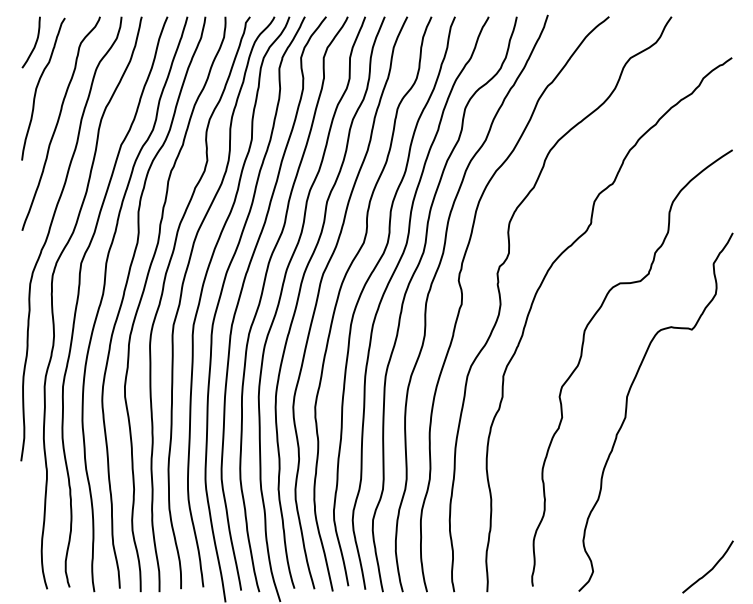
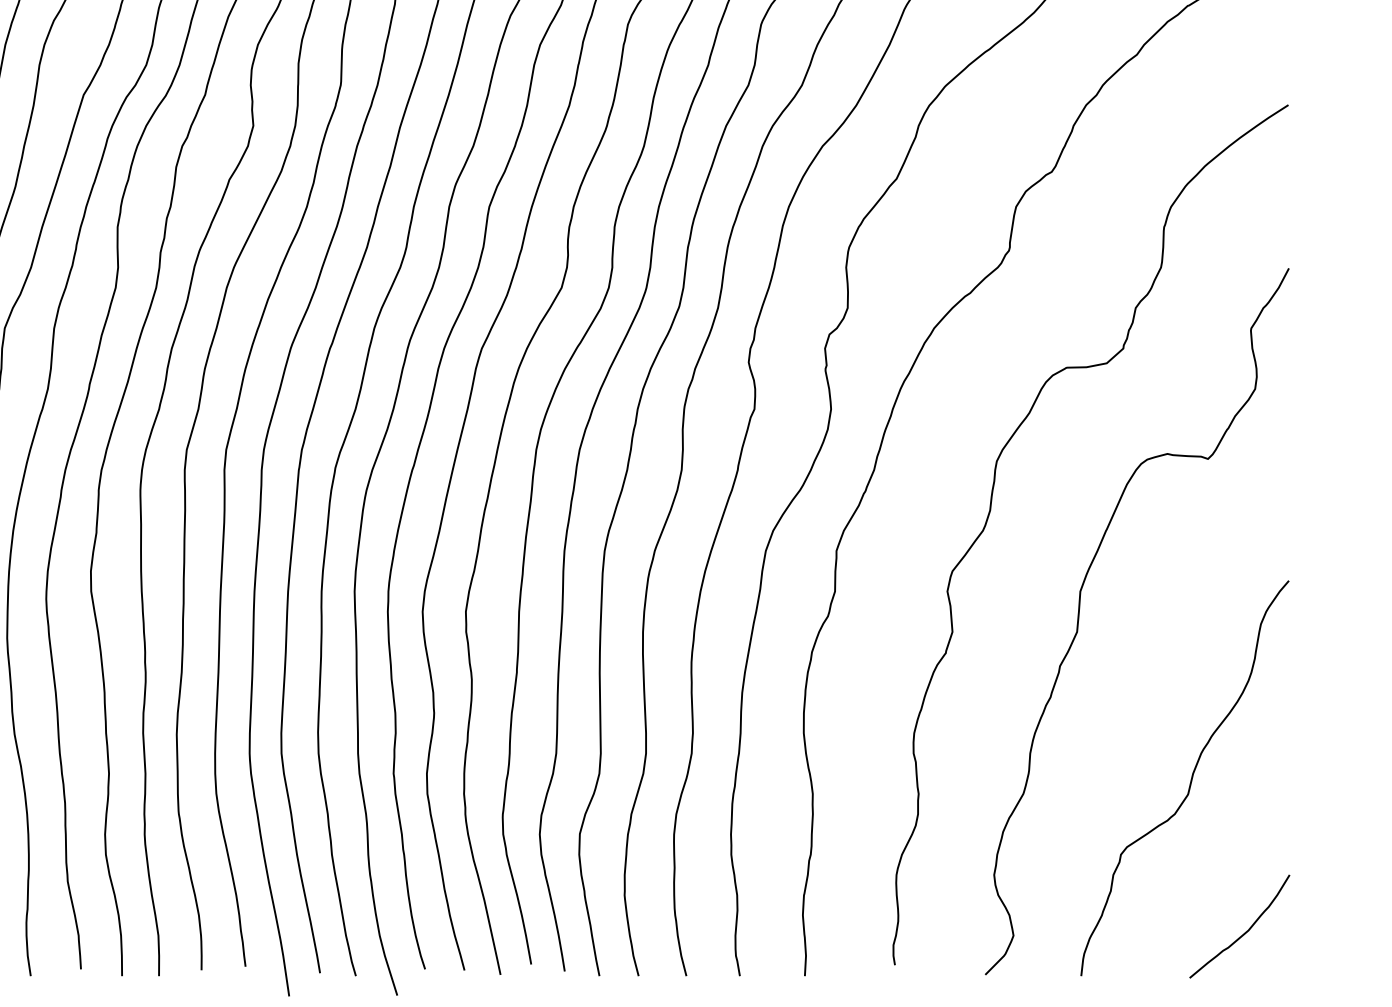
curve: (682, 491) -> (1189, 777), added

